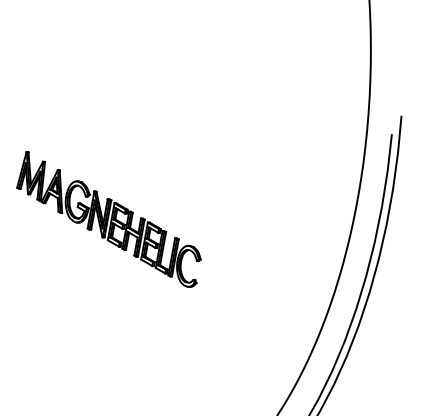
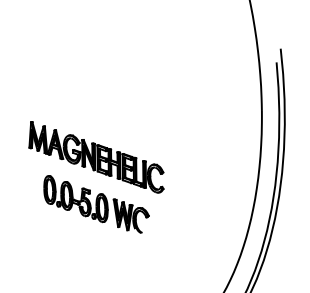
part: (97, 286) -> (96, 204), added

